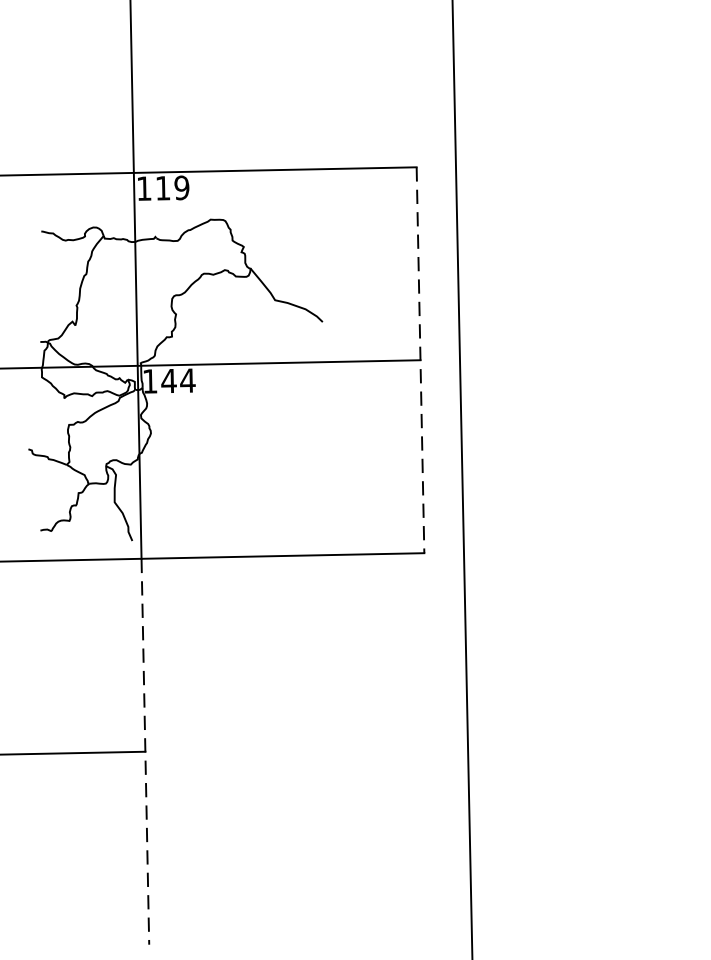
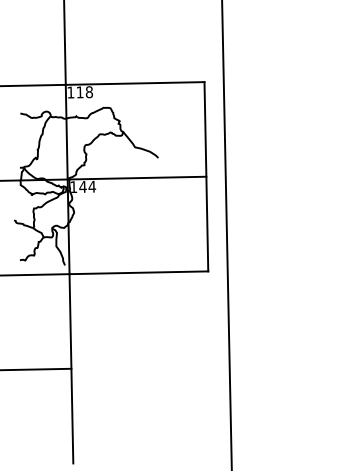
text: (180, 188) -> (88, 92), 119 -> 118
line: (420, 359) -> (206, 176), dashed -> solid
line: (145, 751) -> (71, 368), dashed -> solid

